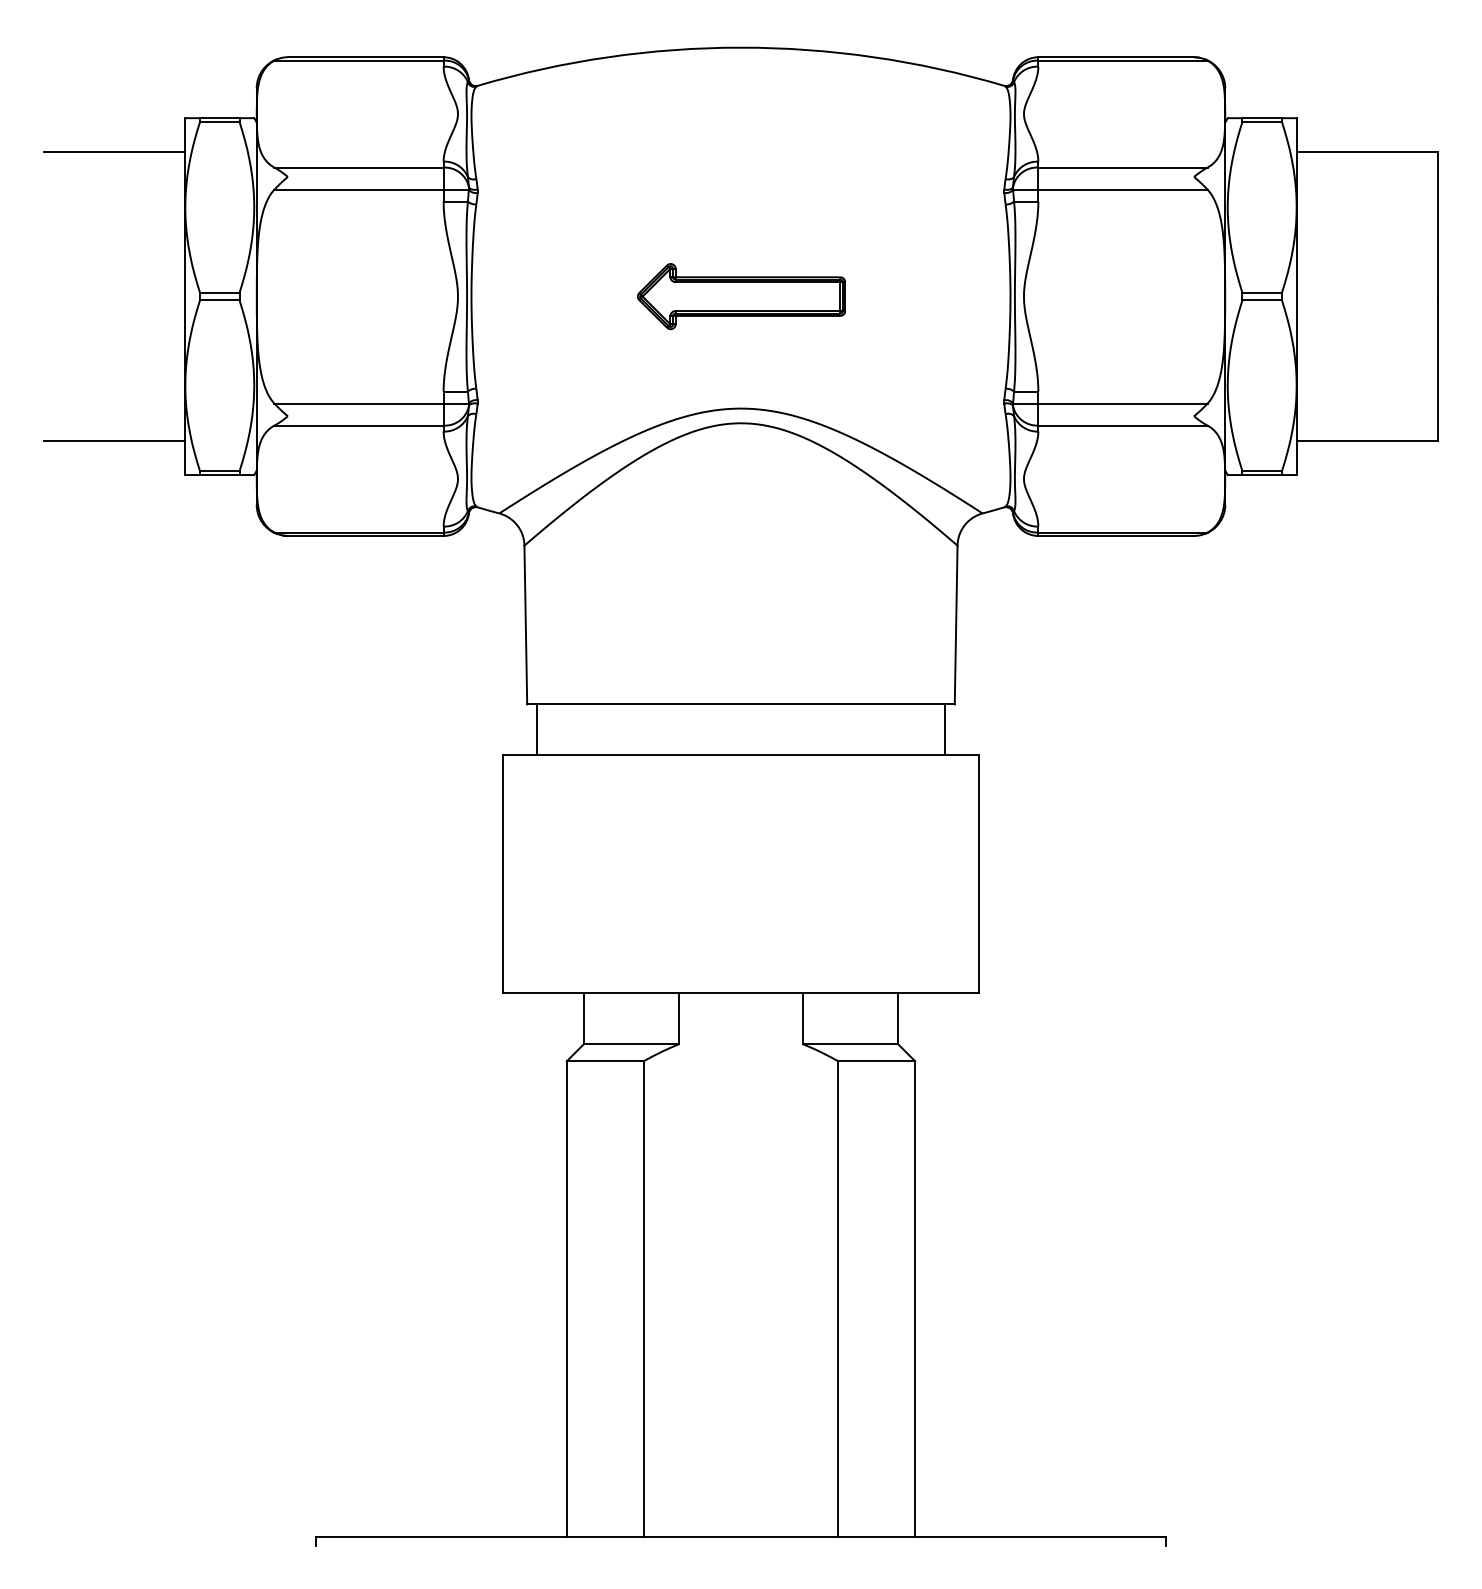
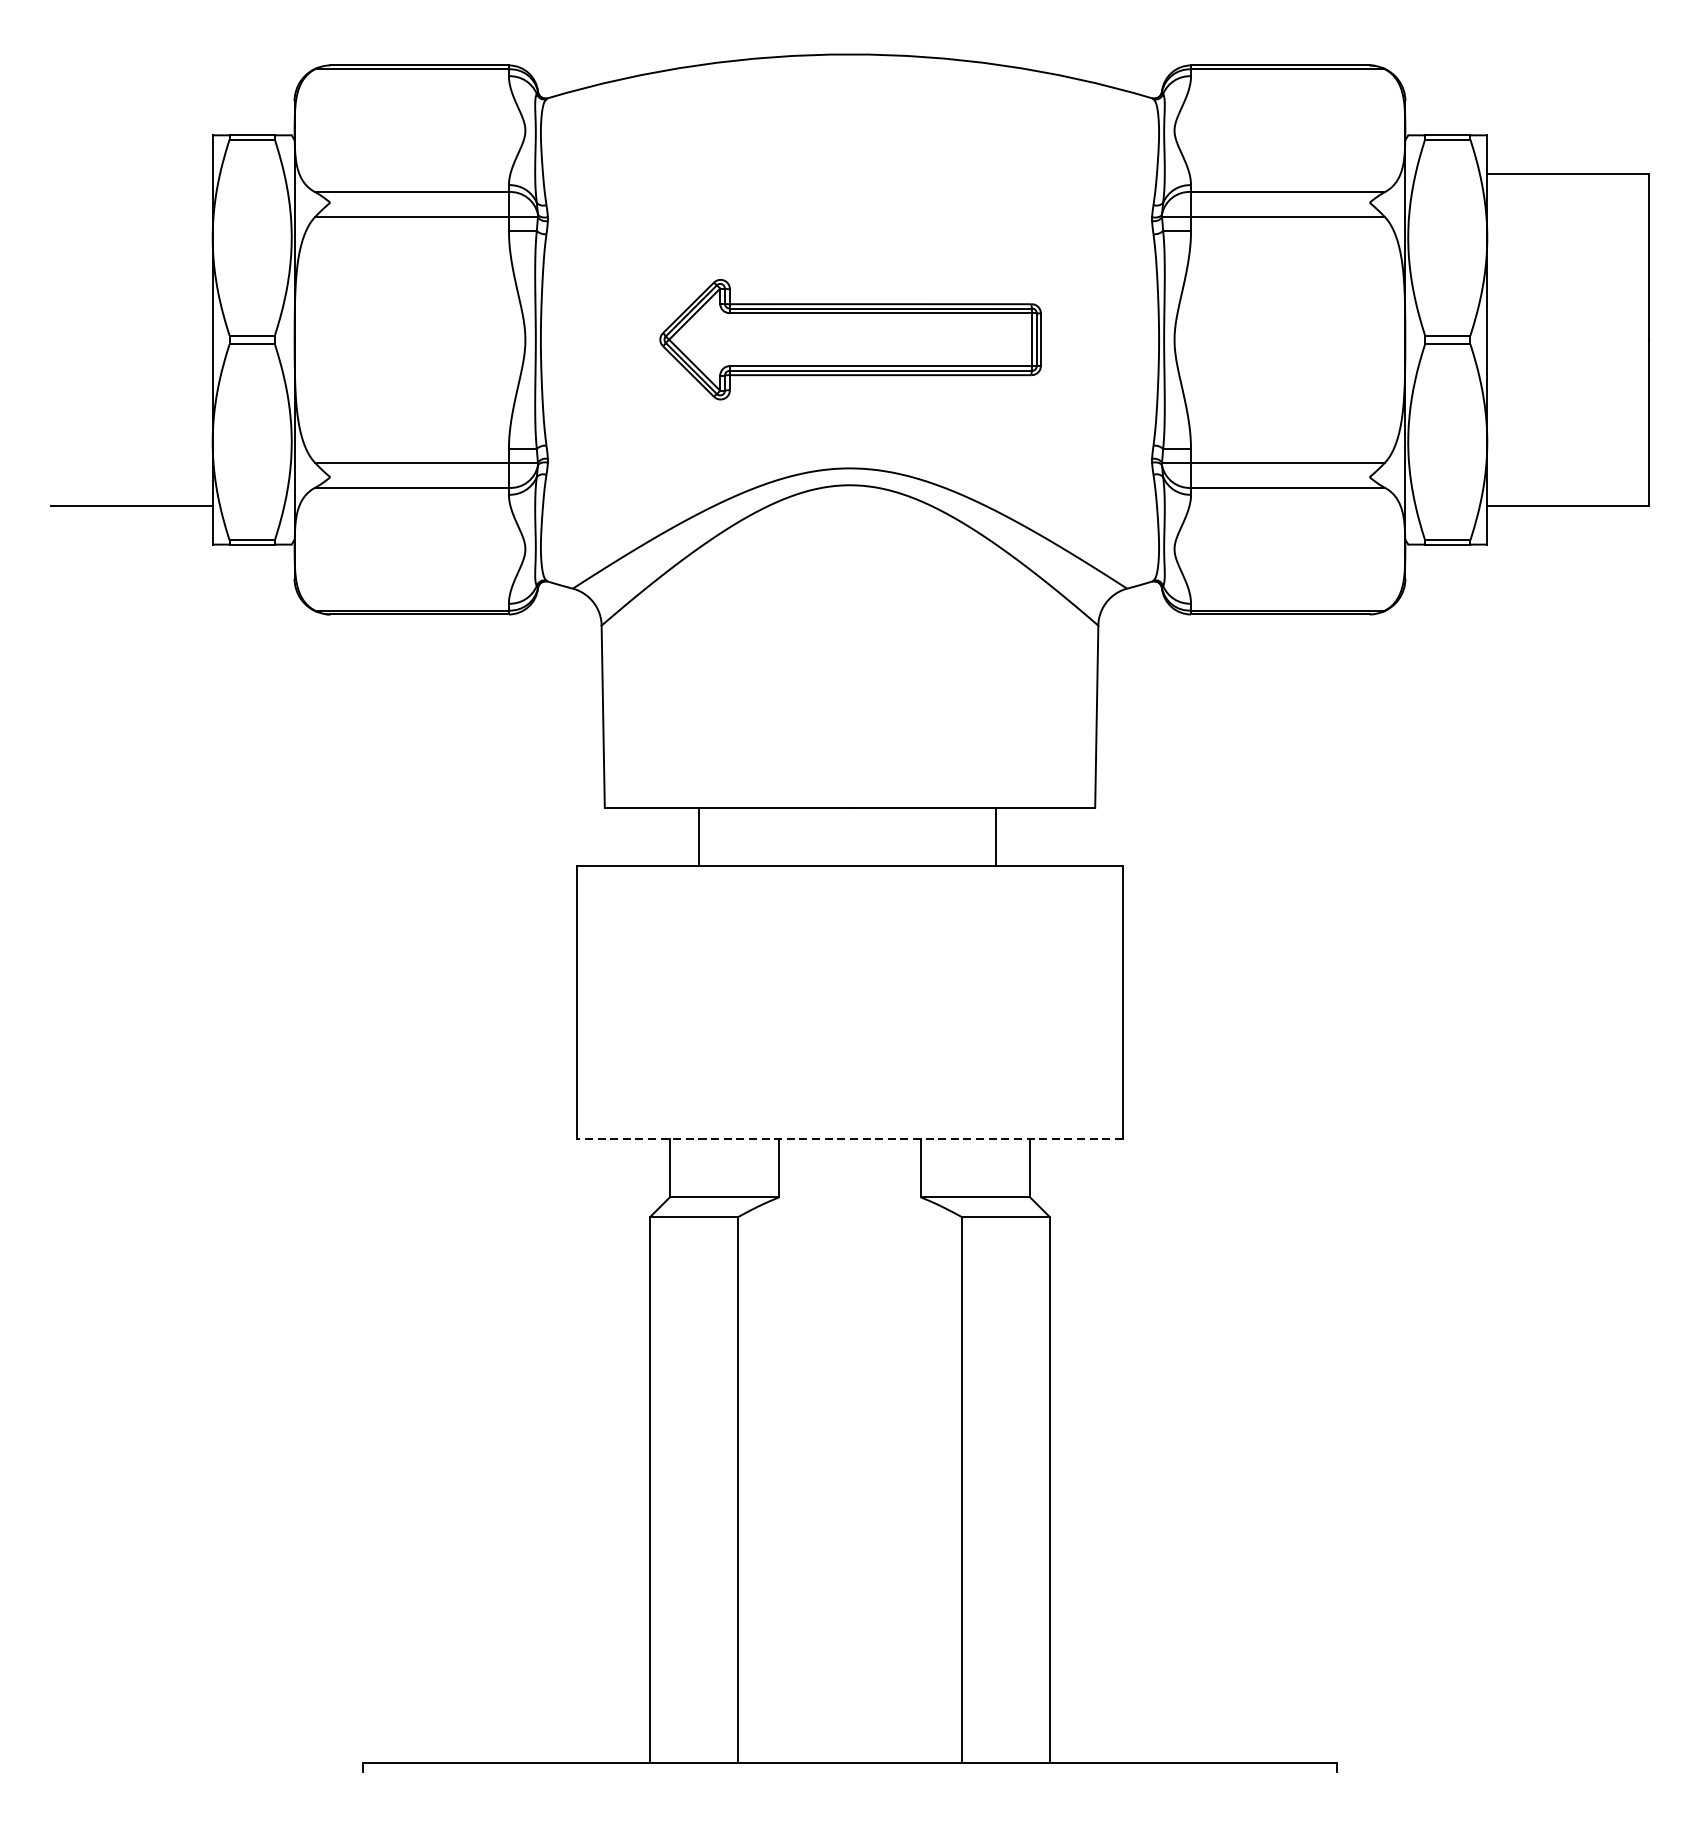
line: (114, 152) -> (131, 174), removed
part: (741, 296) -> (850, 339), size x1.6
line: (537, 729) -> (699, 836), moved
line: (944, 729) -> (995, 836), moved
line: (741, 993) -> (850, 1139), solid -> dashed

